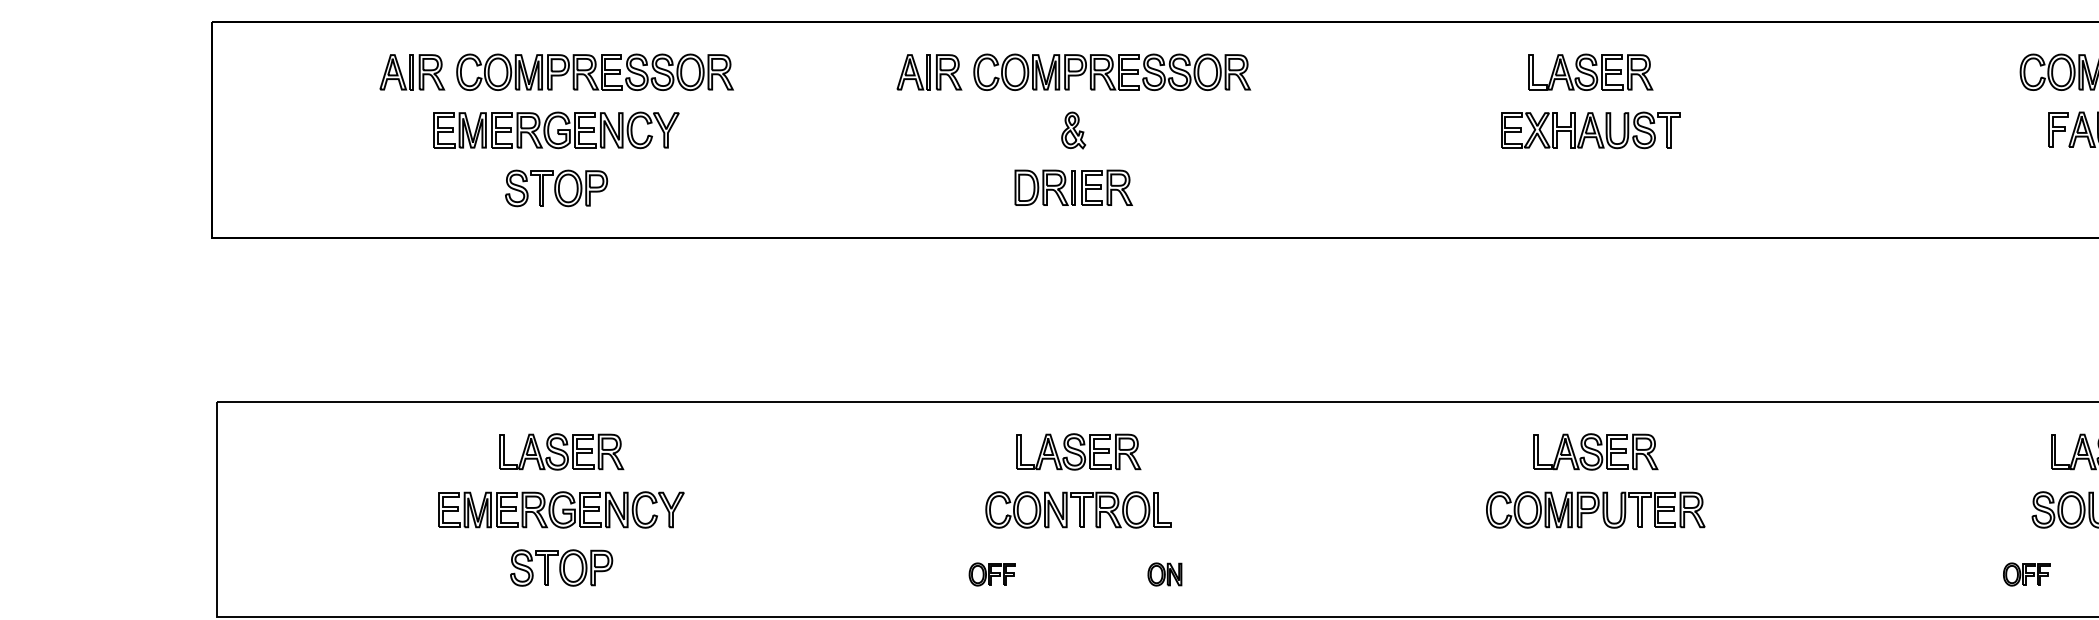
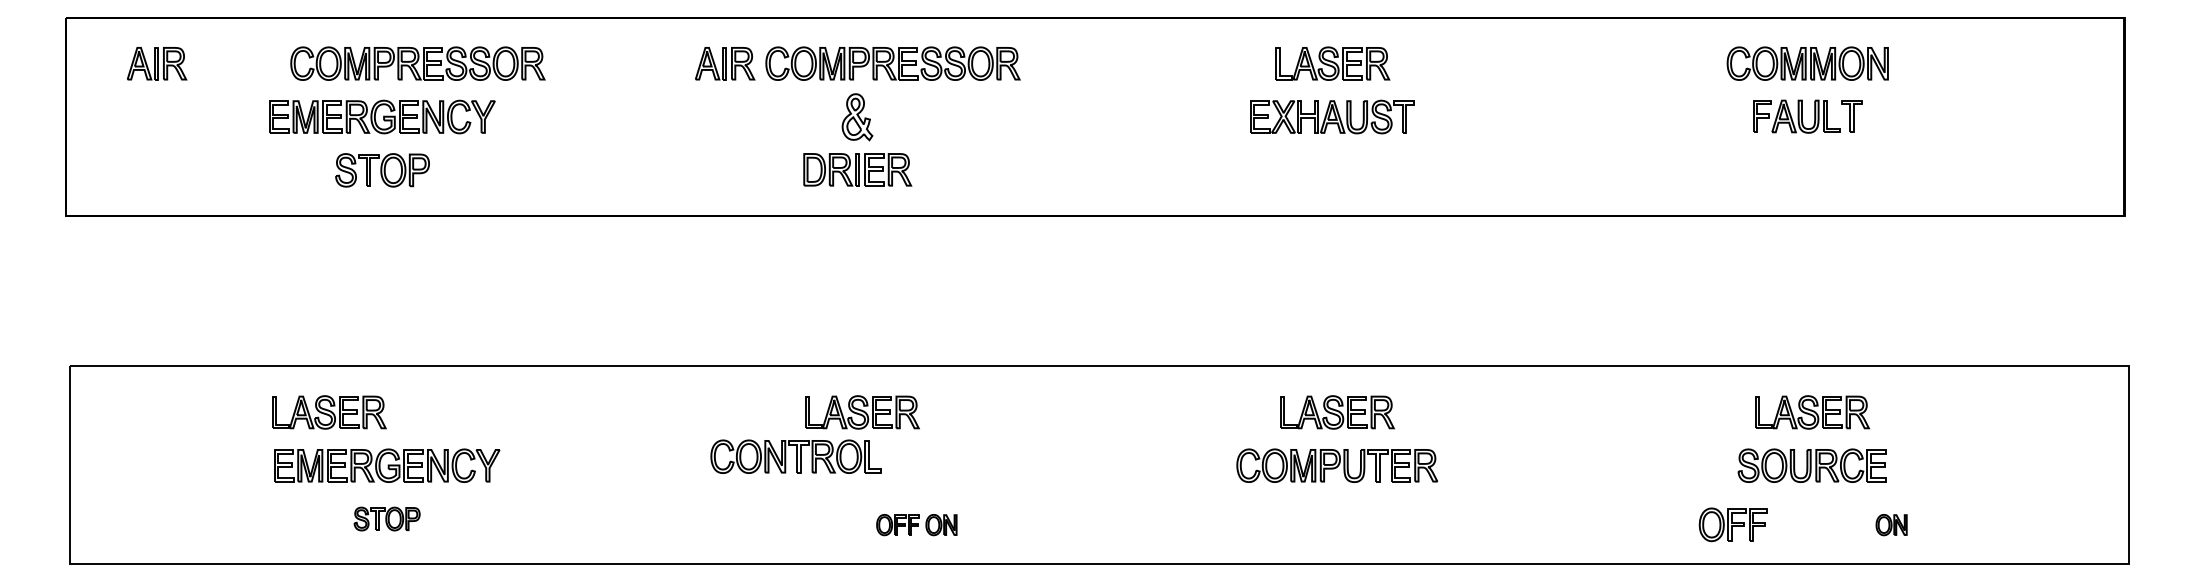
part: (412, 72) -> (157, 63), moved
part: (1073, 129) -> (857, 116), size x1.4
part: (561, 451) -> (329, 412), moved
part: (1077, 509) -> (795, 456), moved
part: (560, 567) -> (386, 518), size x0.7
part: (991, 574) -> (897, 525), moved
part: (2025, 574) -> (1732, 525), size x1.6

